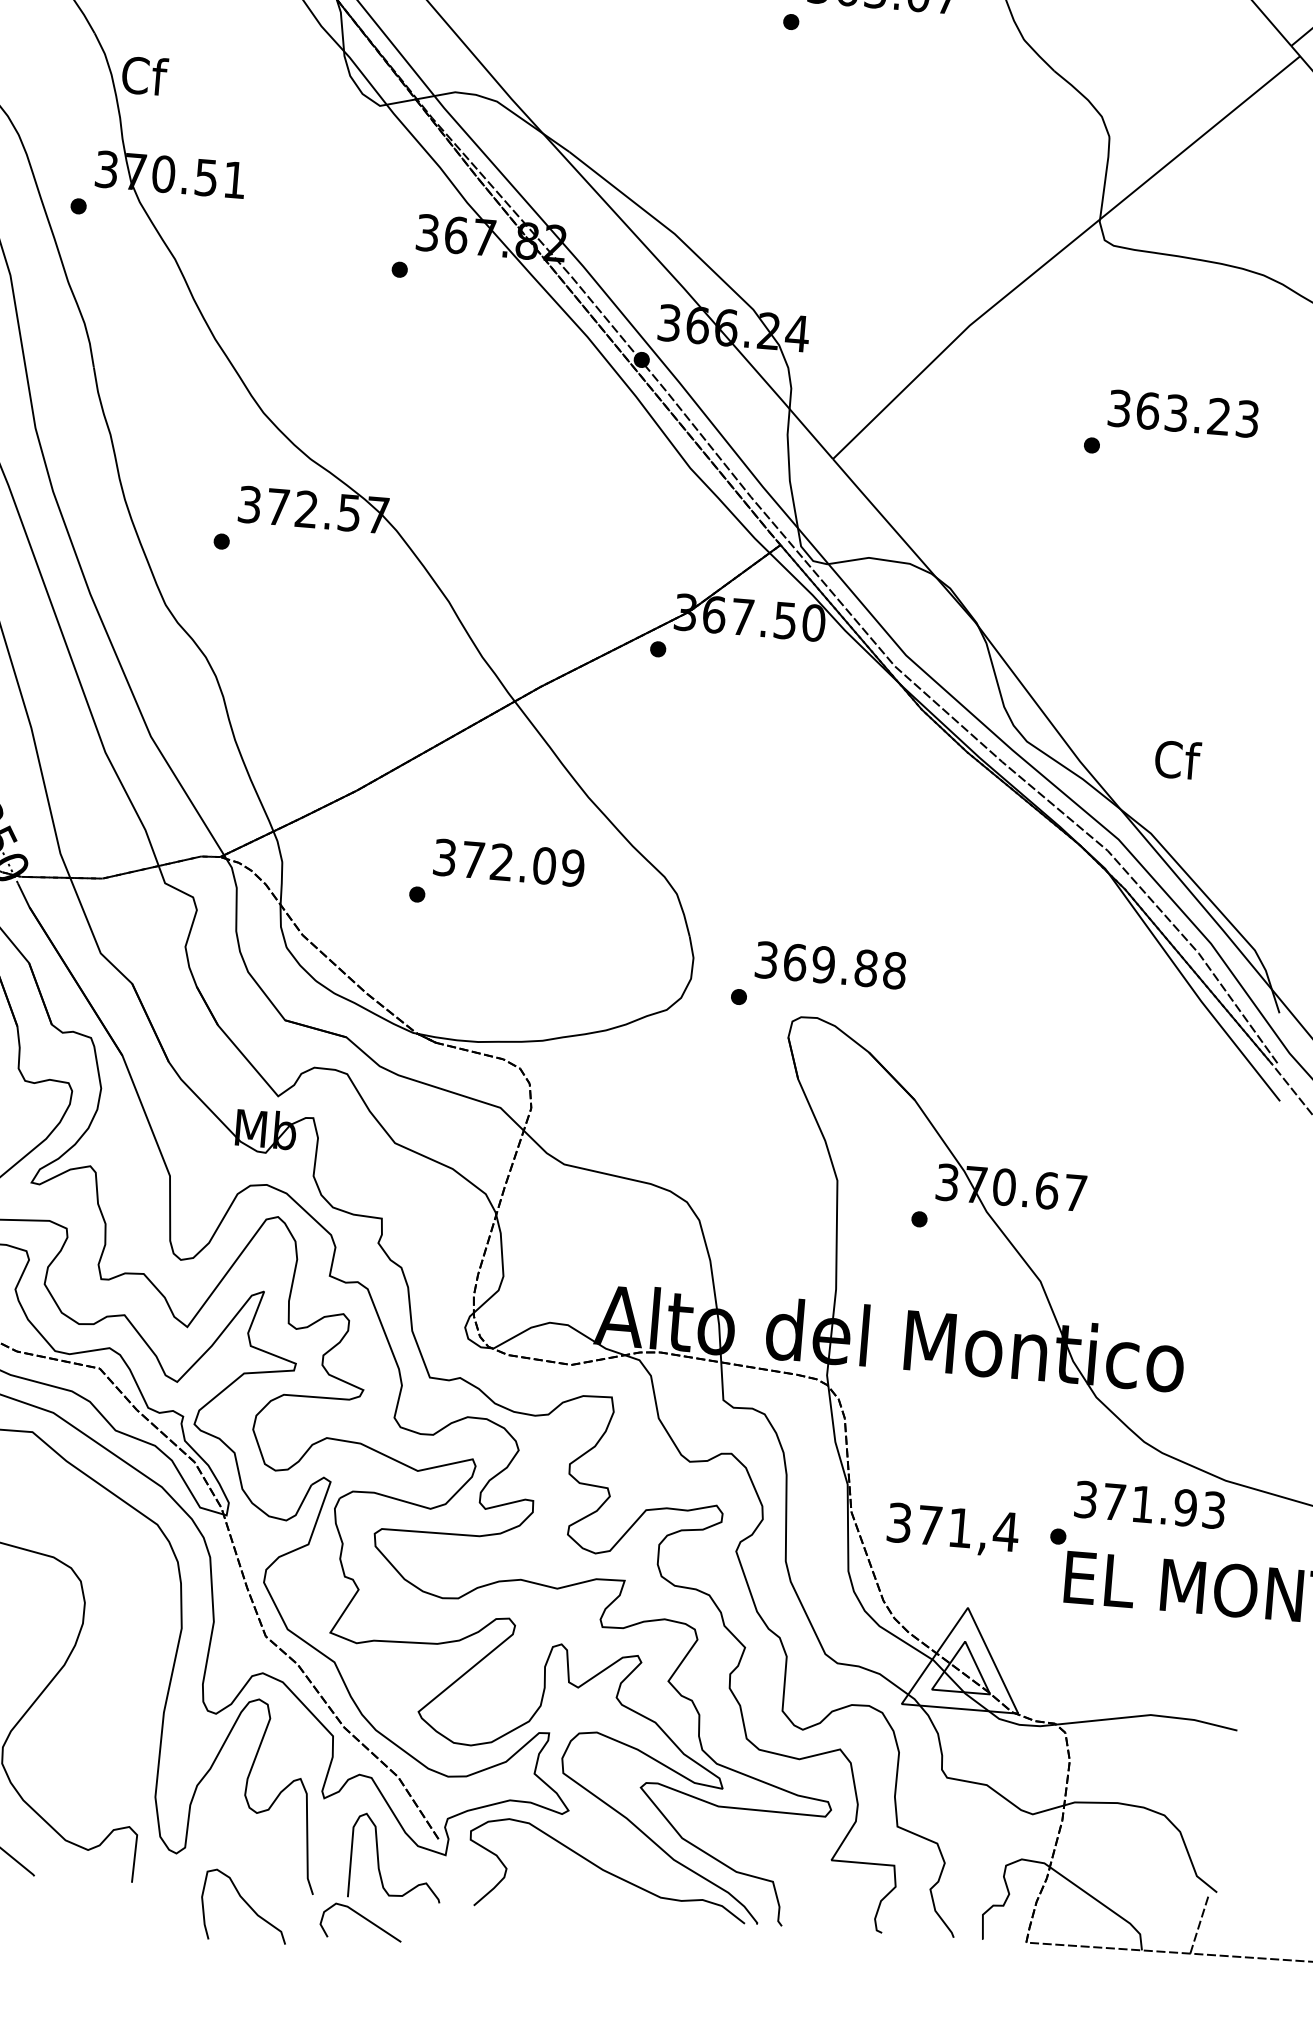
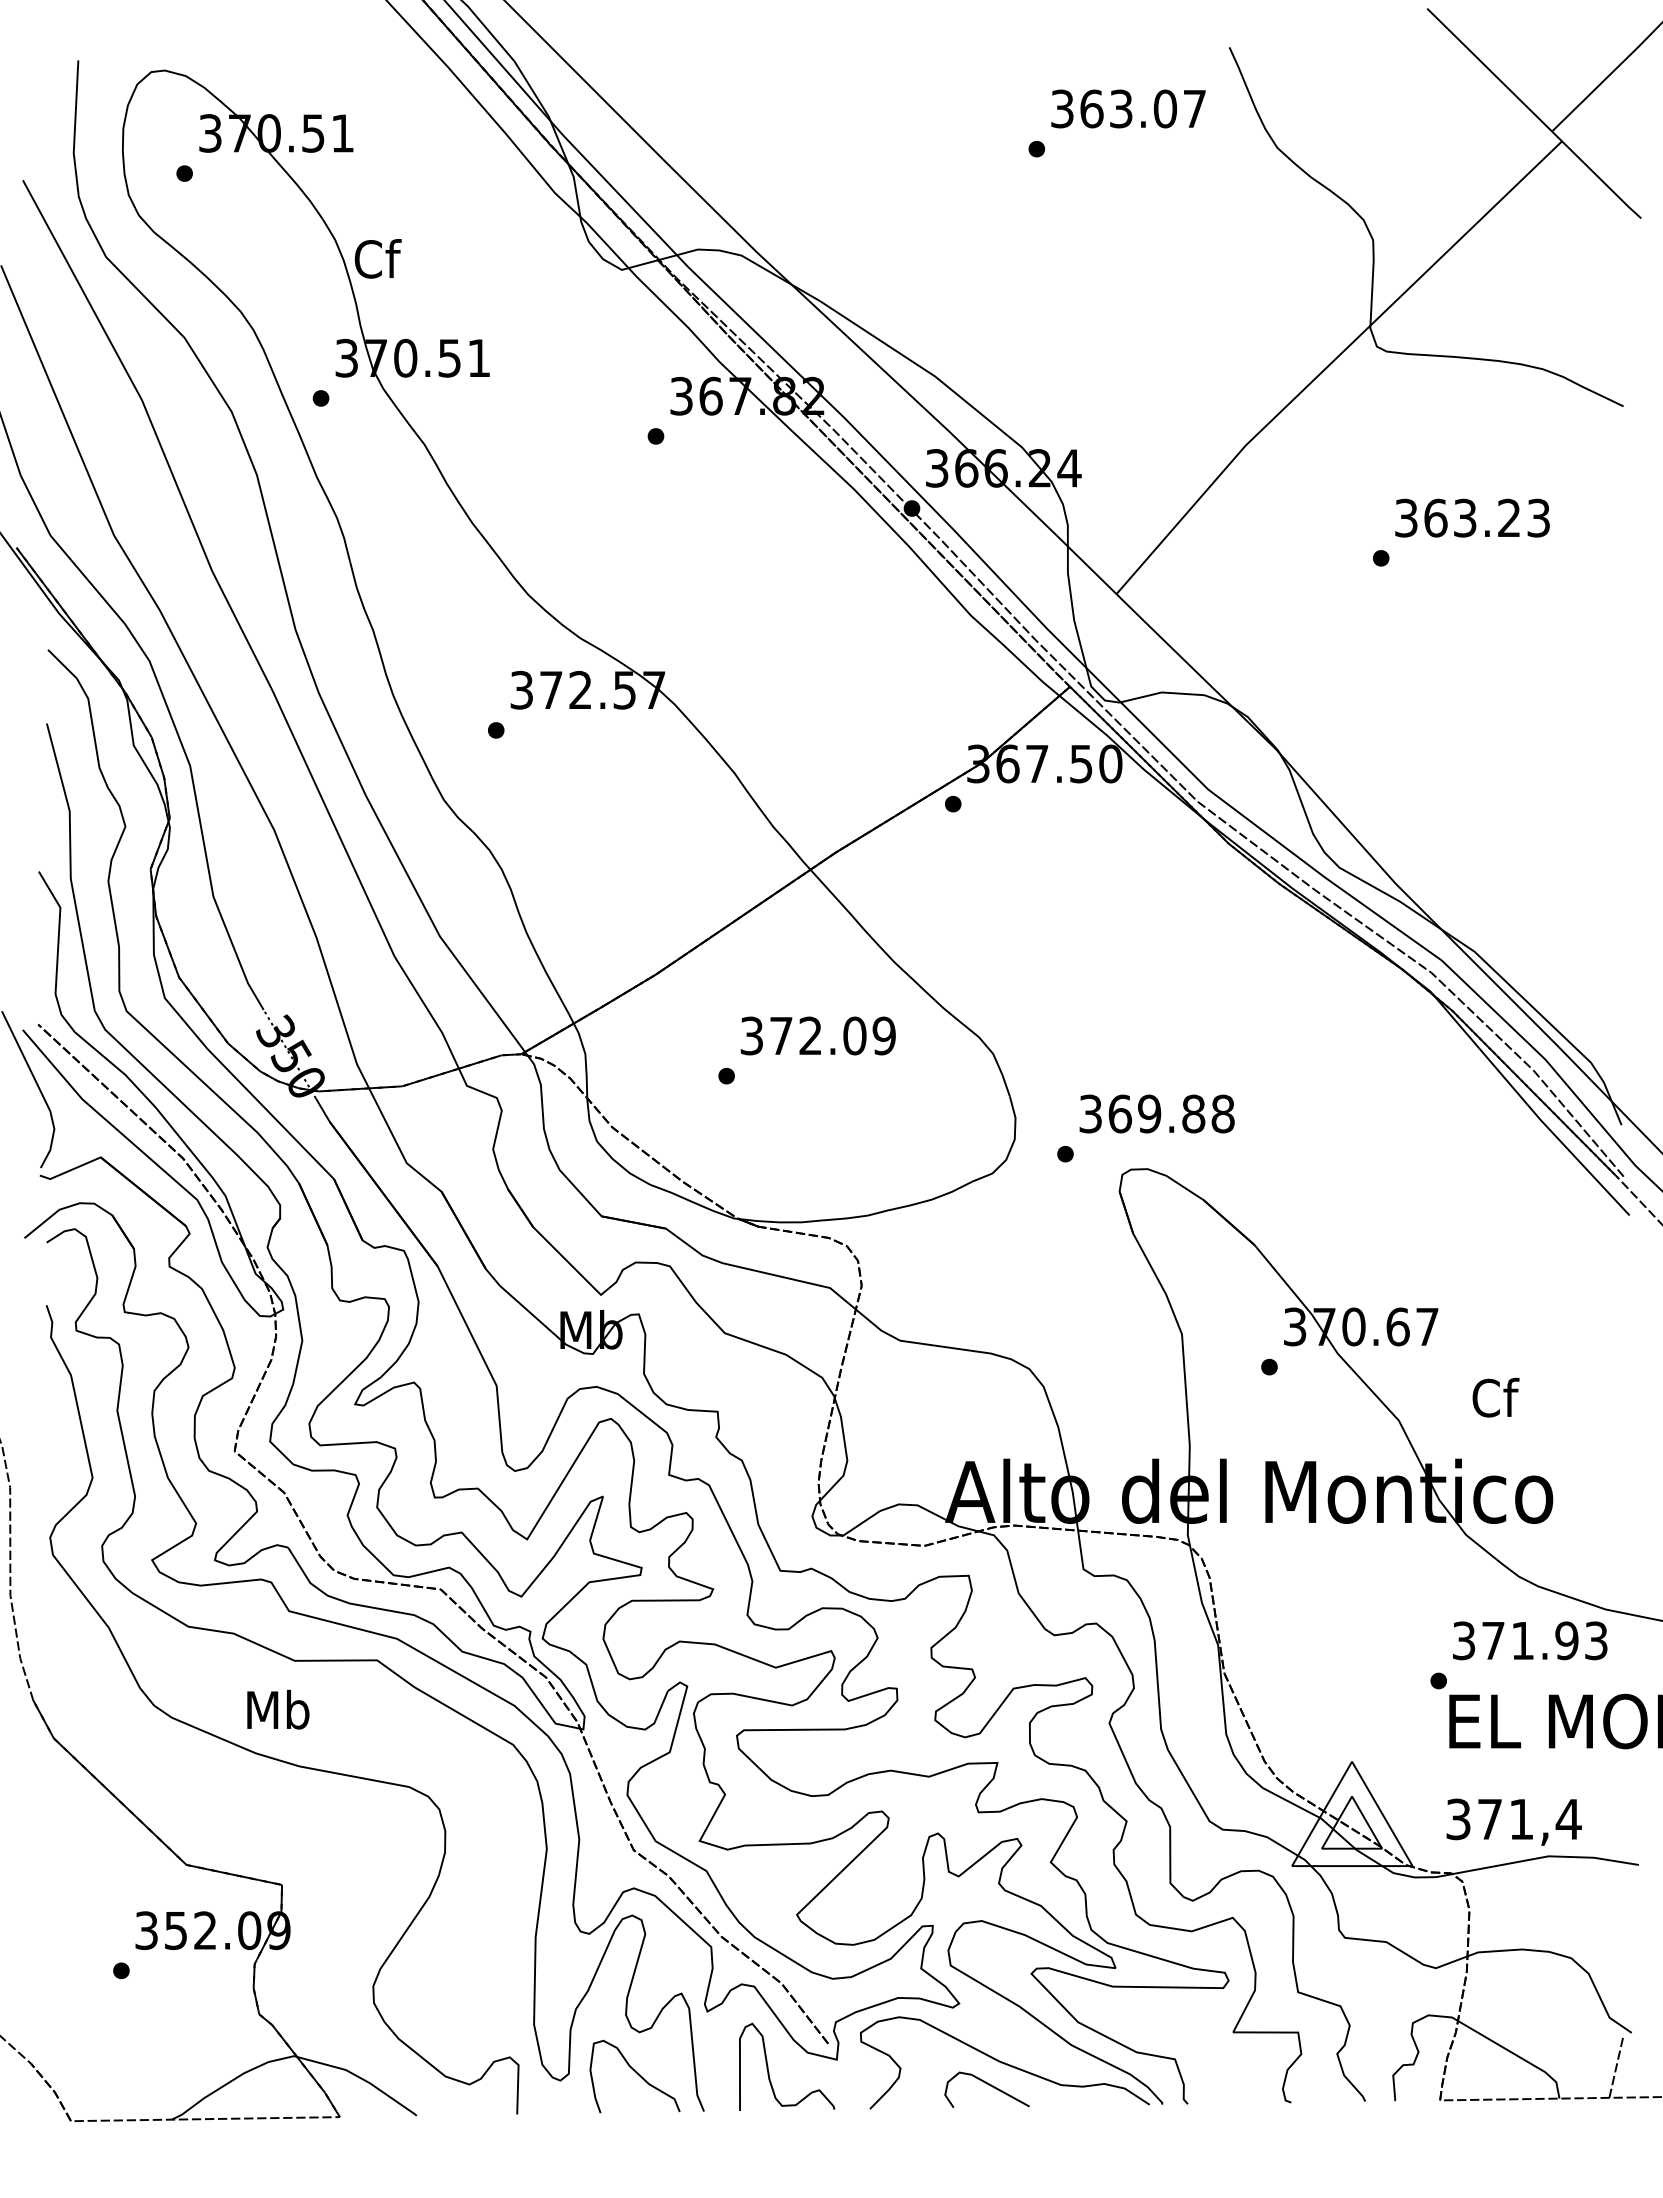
text: (1177, 759) -> (1495, 1397), moved
text: (952, 1529) -> (1513, 1821), moved
curve: (246, 1903) -> (636, 2073), moved
curve: (363, 1918) -> (988, 2085), moved

